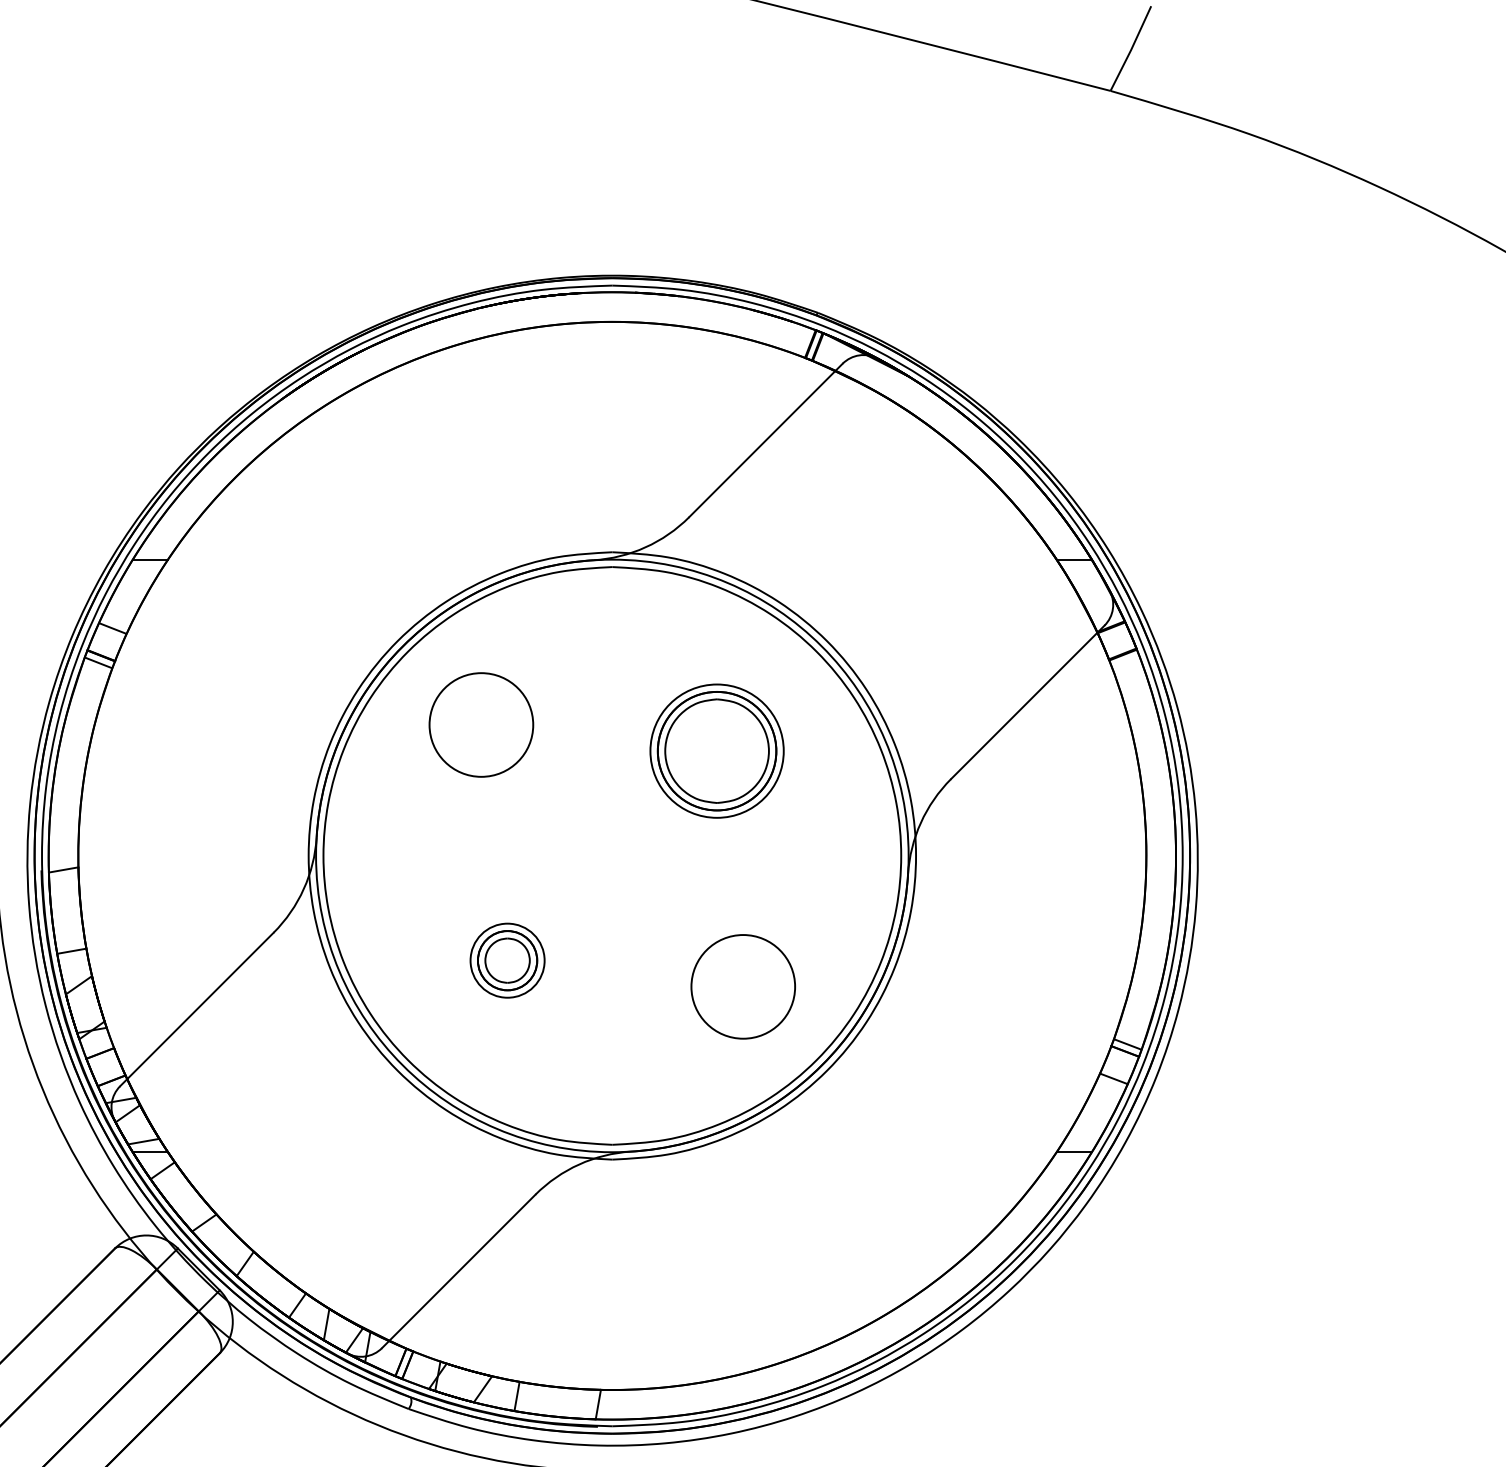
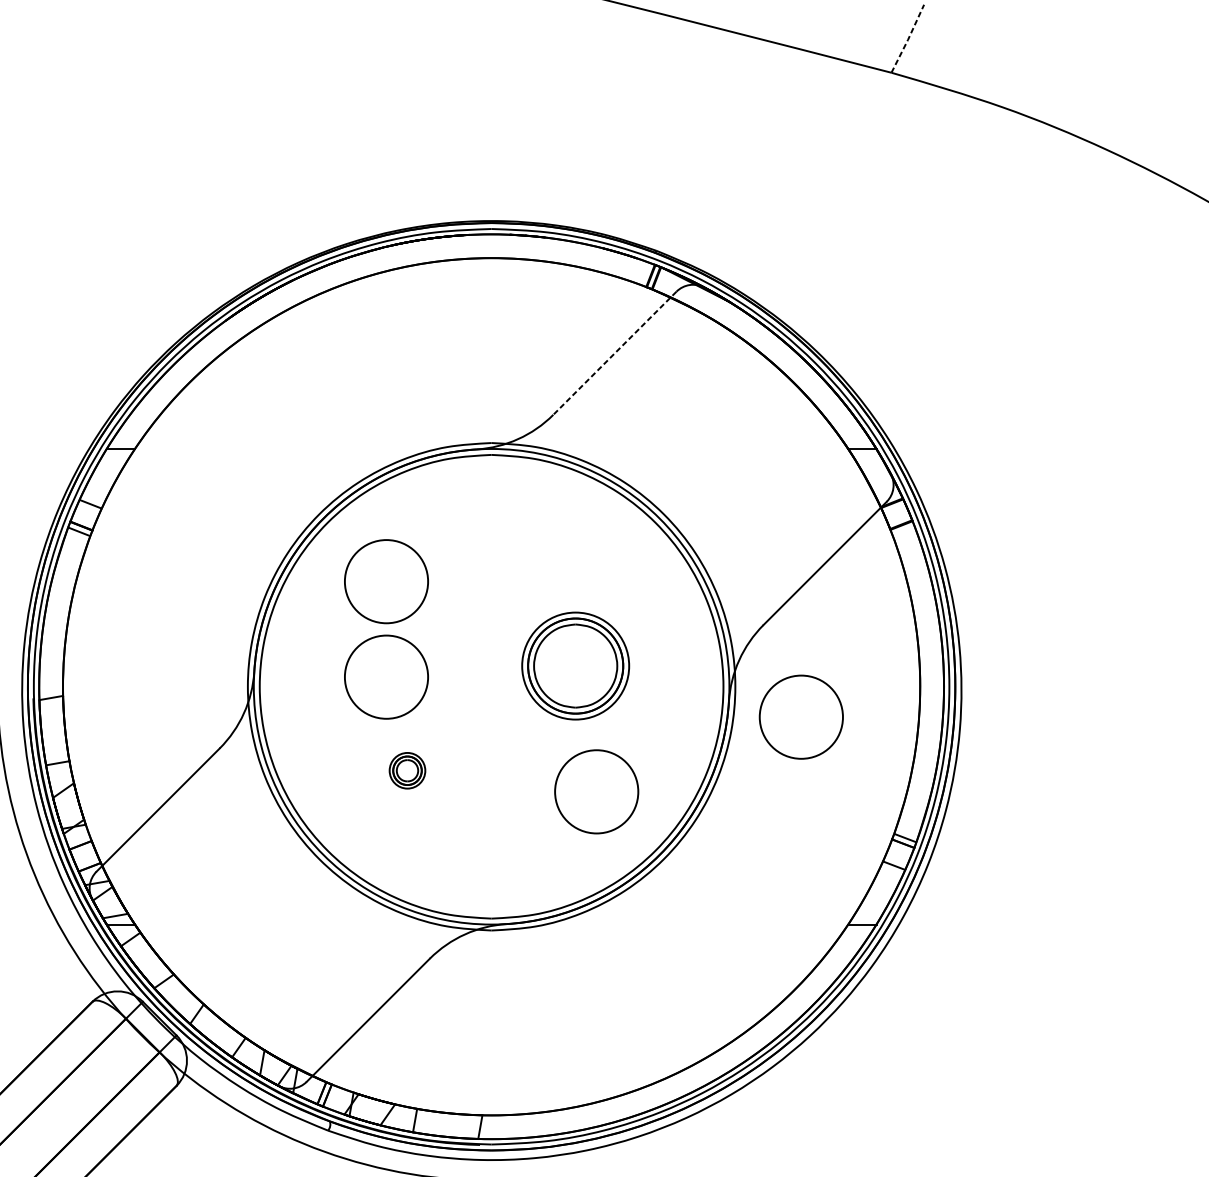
line: (1131, 49) -> (908, 39), solid -> dashed
line: (765, 440) -> (614, 353), solid -> dashed
part: (716, 750) -> (575, 665), moved
circle: (481, 843) -> (386, 676), added
circle: (997, 893) -> (800, 716), added
part: (507, 960) -> (407, 770), size x0.6

